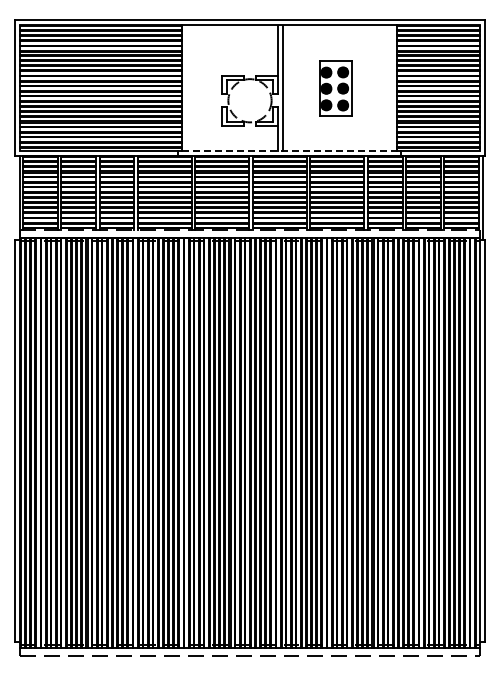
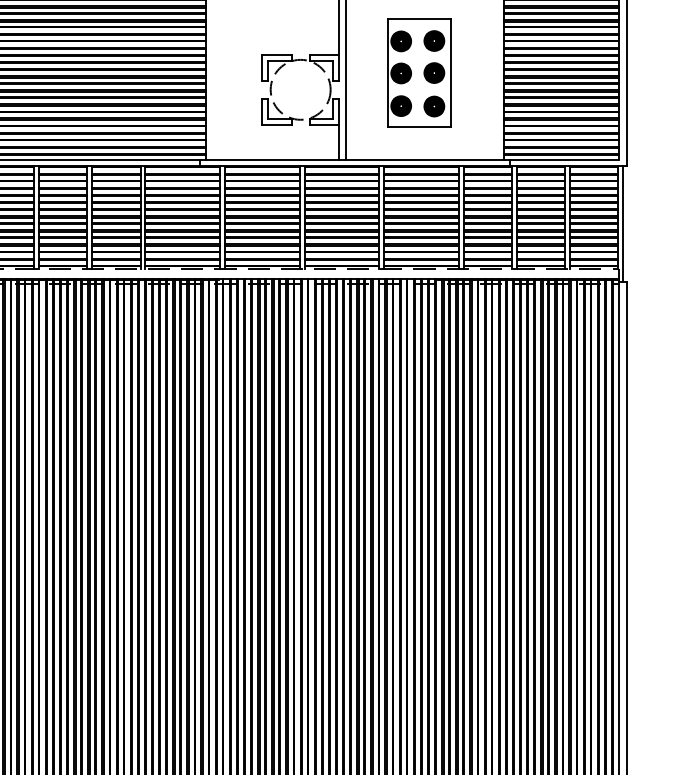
part: (335, 88) -> (419, 72), size x1.43
line: (289, 151) -> (355, 160), dashed -> solid

